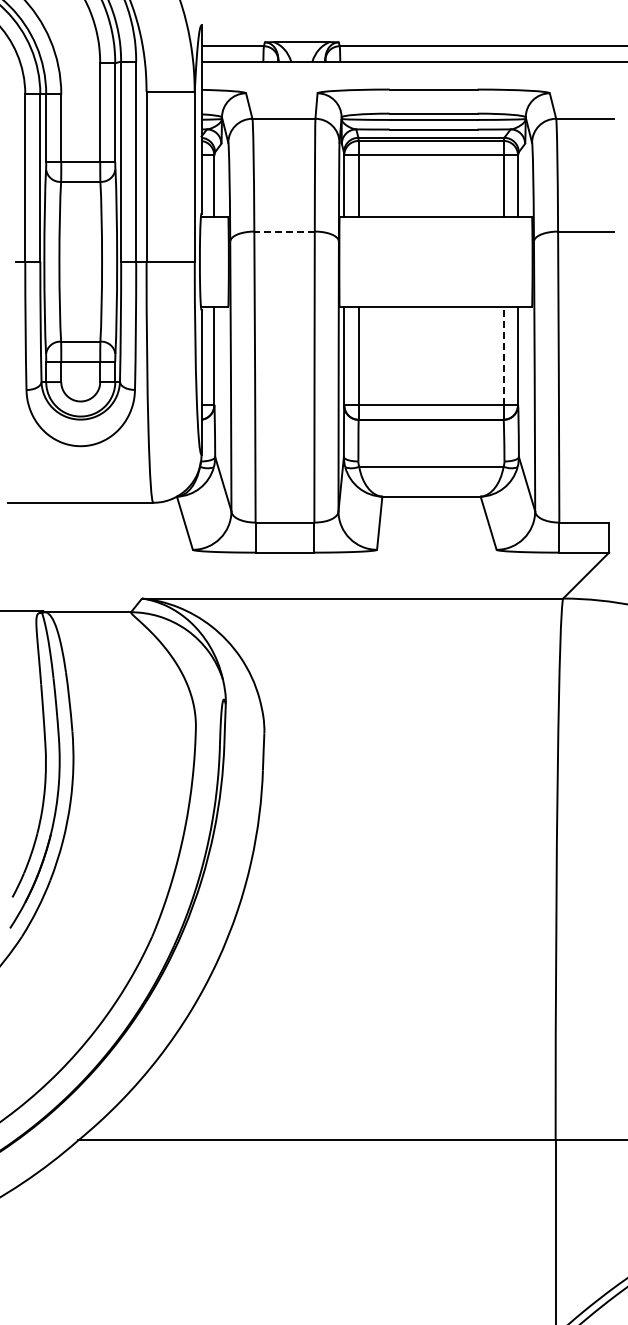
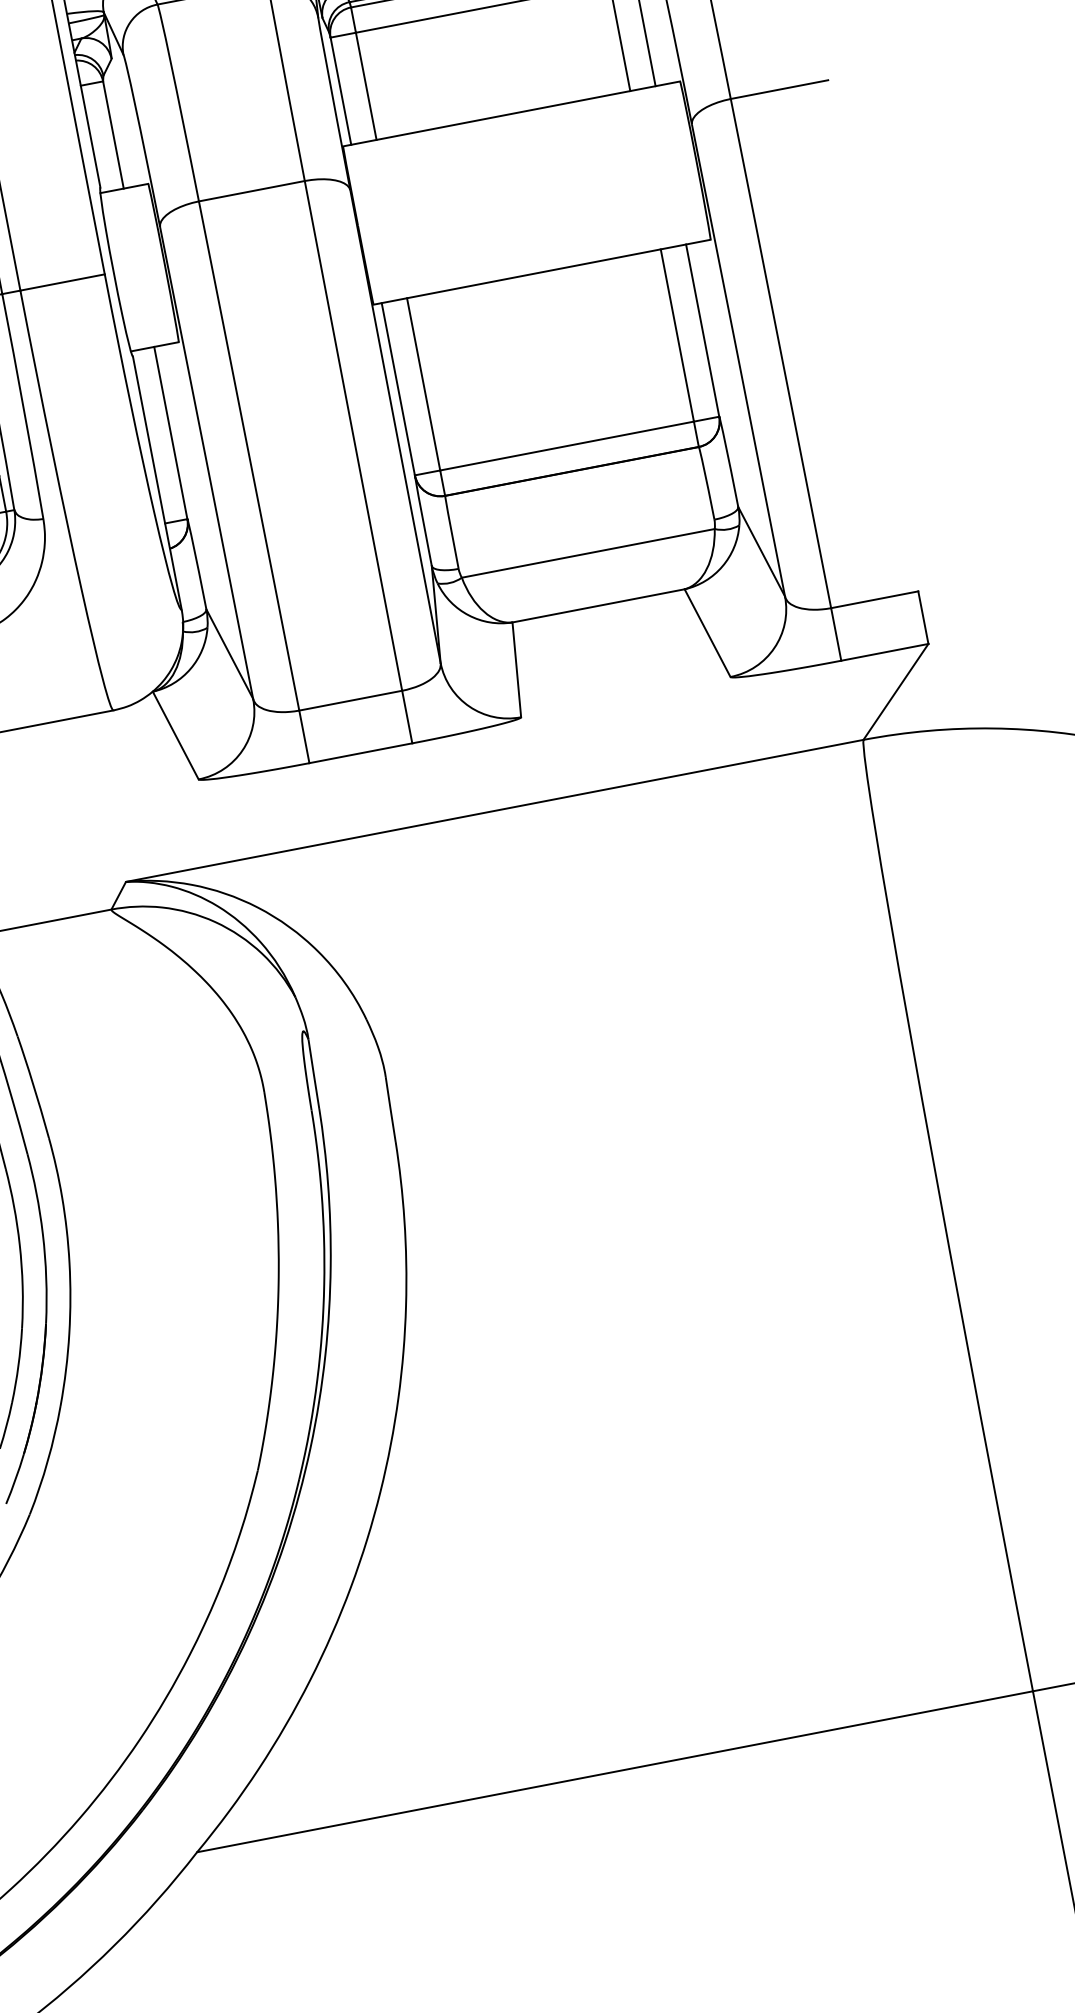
line: (284, 231) -> (251, 191), dashed -> solid
line: (503, 355) -> (676, 334), dashed -> solid

